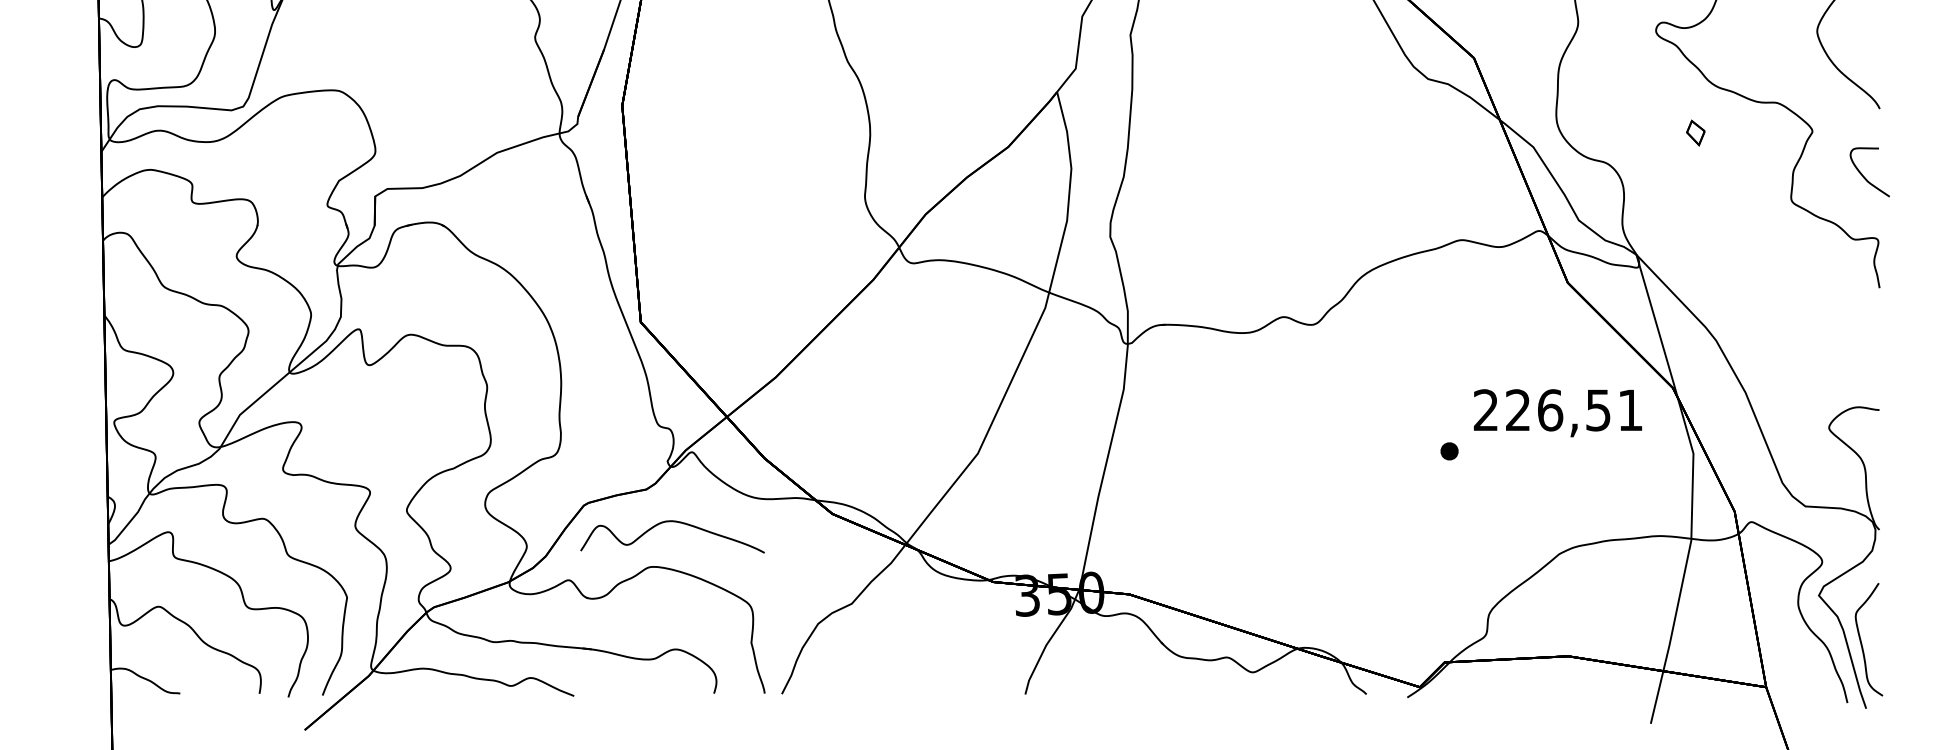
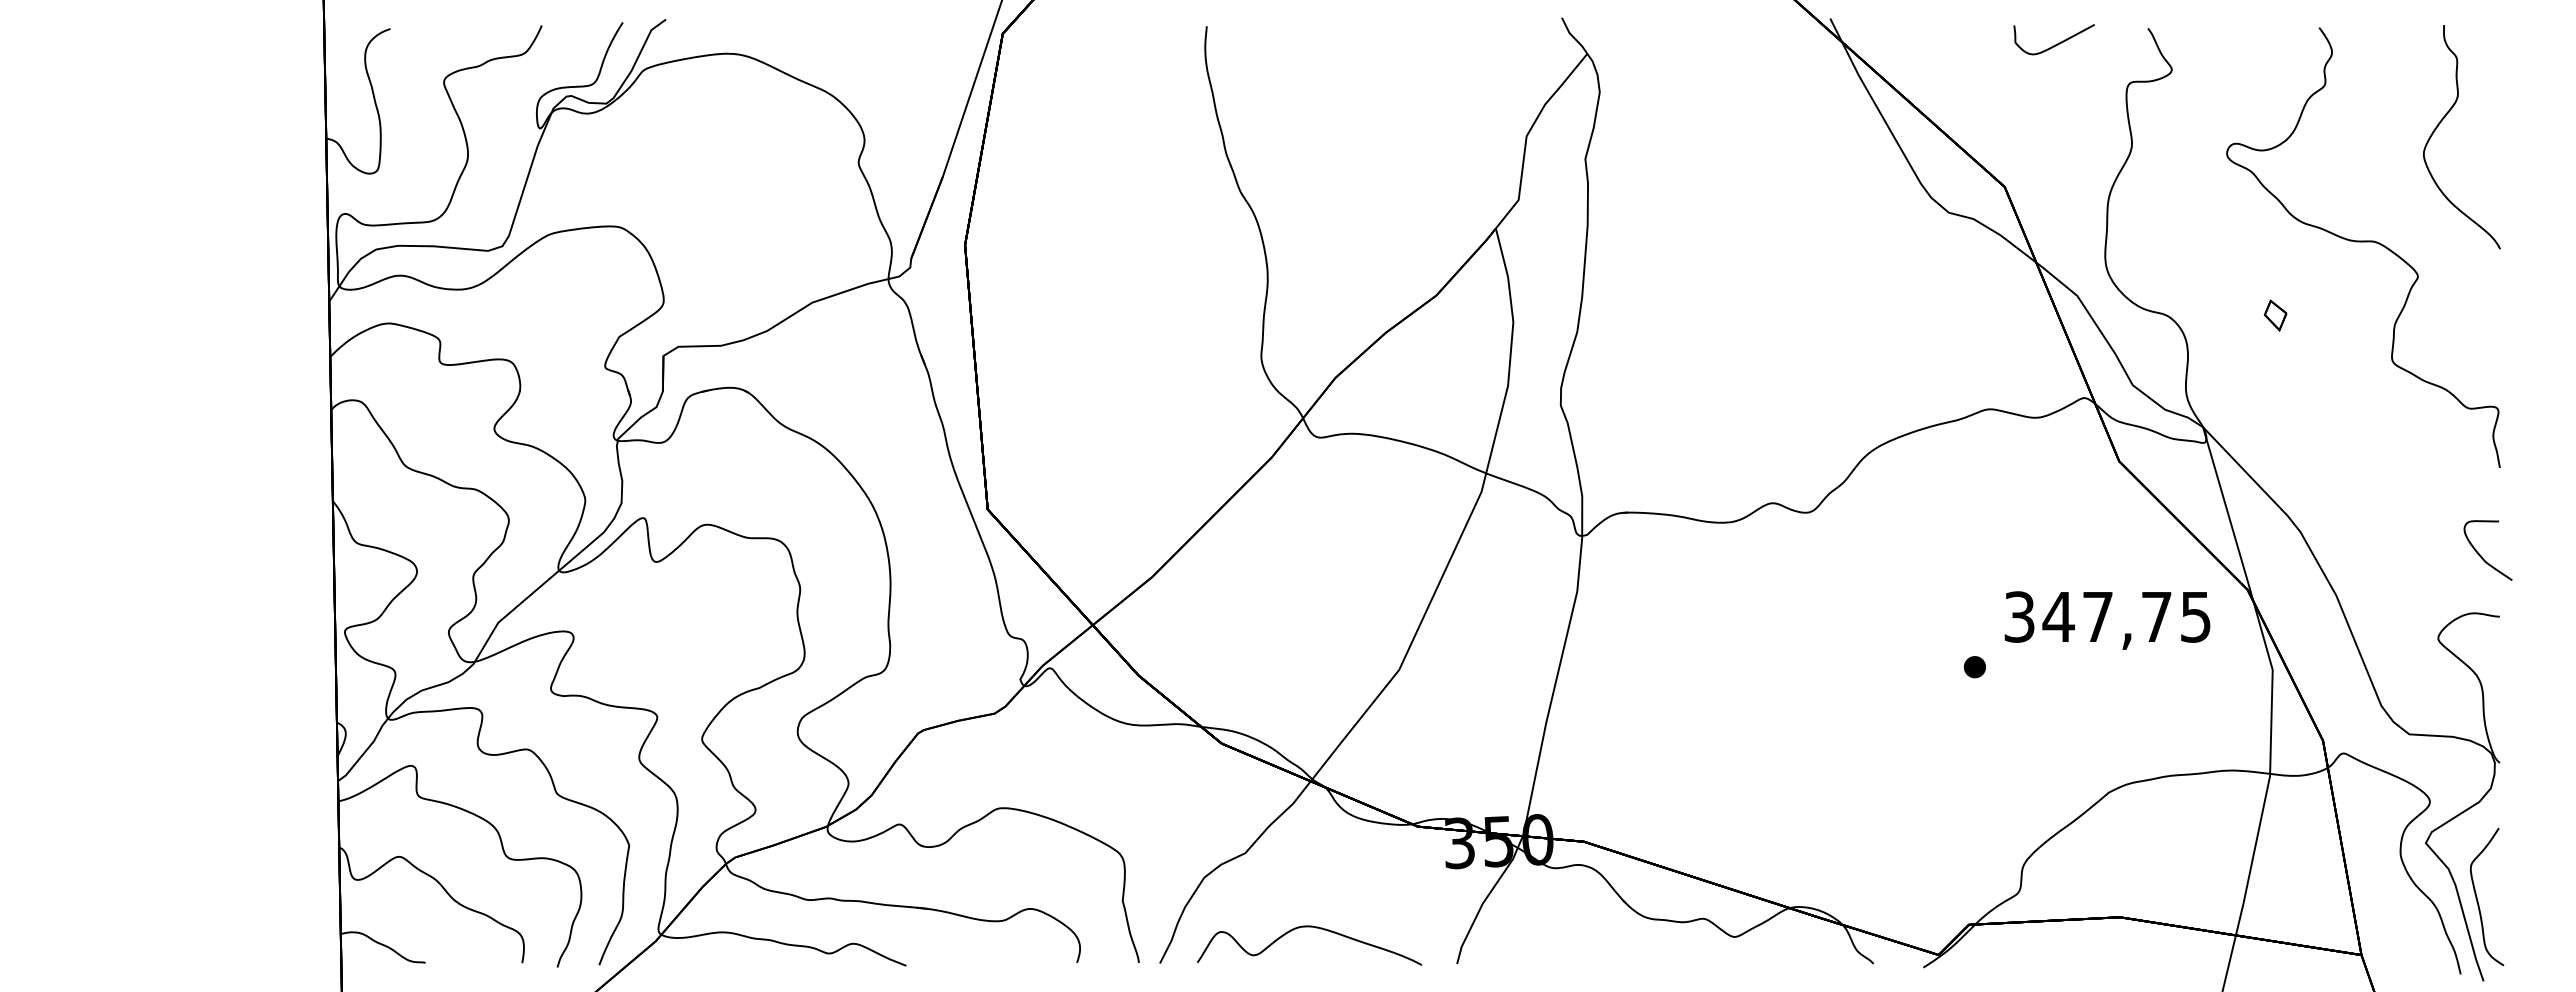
part: (1695, 132) -> (2275, 315), moved
curve: (1864, 176) -> (2481, 555), moved
text: (1558, 409) -> (2107, 616), 226,51 -> 347,75
curve: (672, 522) -> (1309, 927), moved

